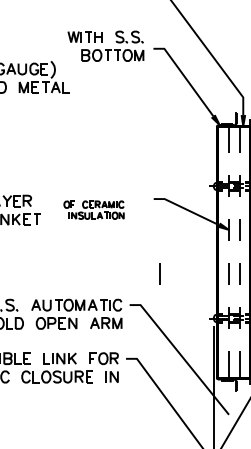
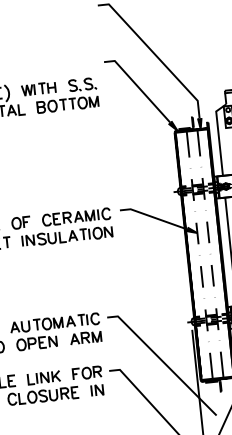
part: (105, 45) -> (59, 95), moved
part: (93, 209) -> (61, 226), size x1.67
line: (159, 273) -> (133, 283), removed

